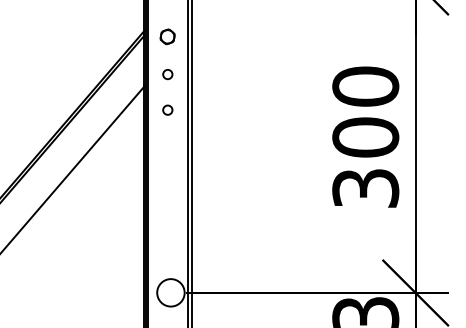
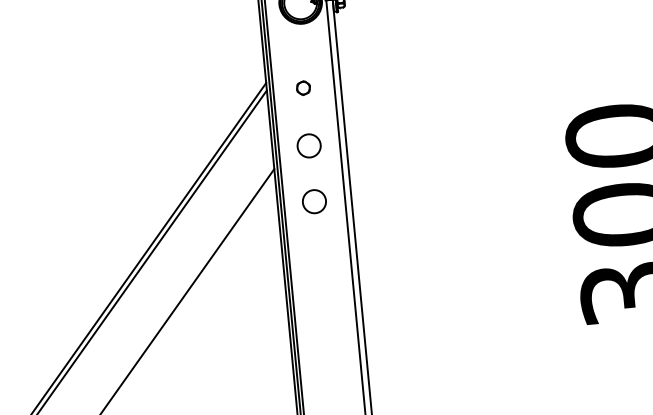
part: (167, 36) -> (303, 87), size x0.6
circle: (167, 74) -> (308, 146), size x1.6
circle: (167, 109) -> (313, 200), size x1.6

